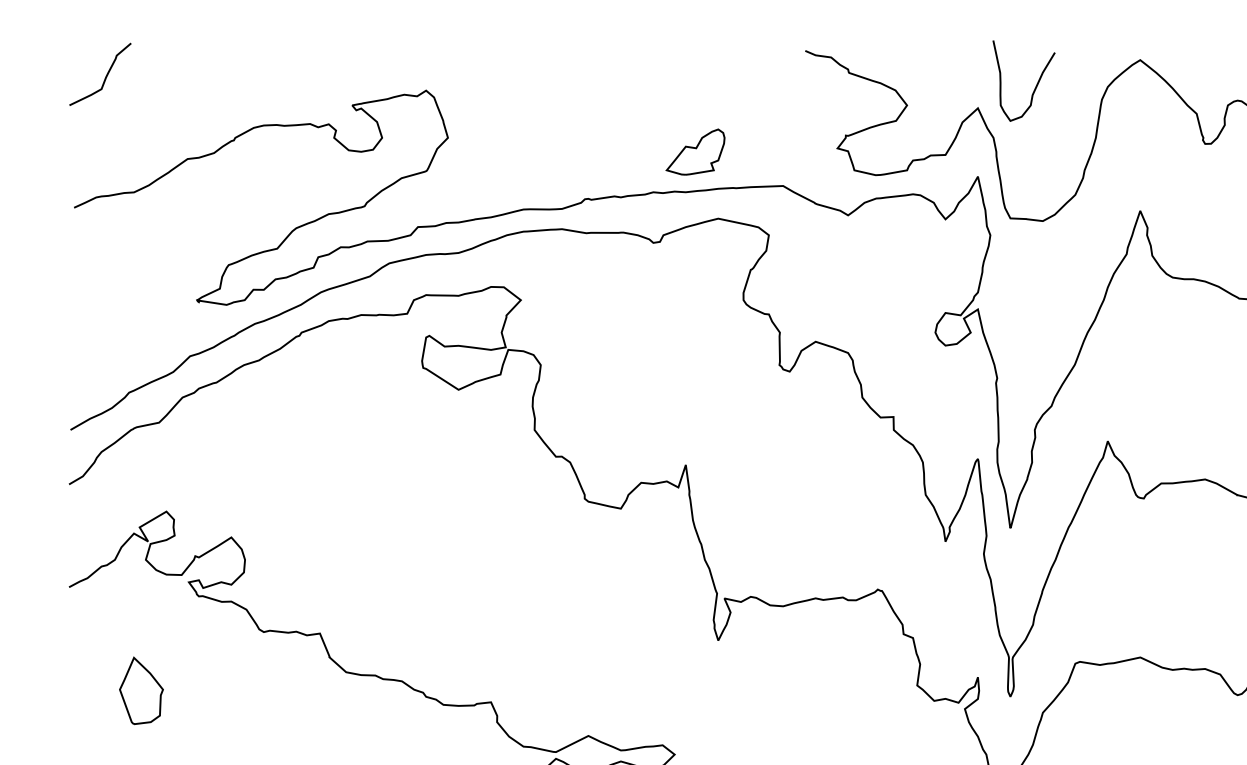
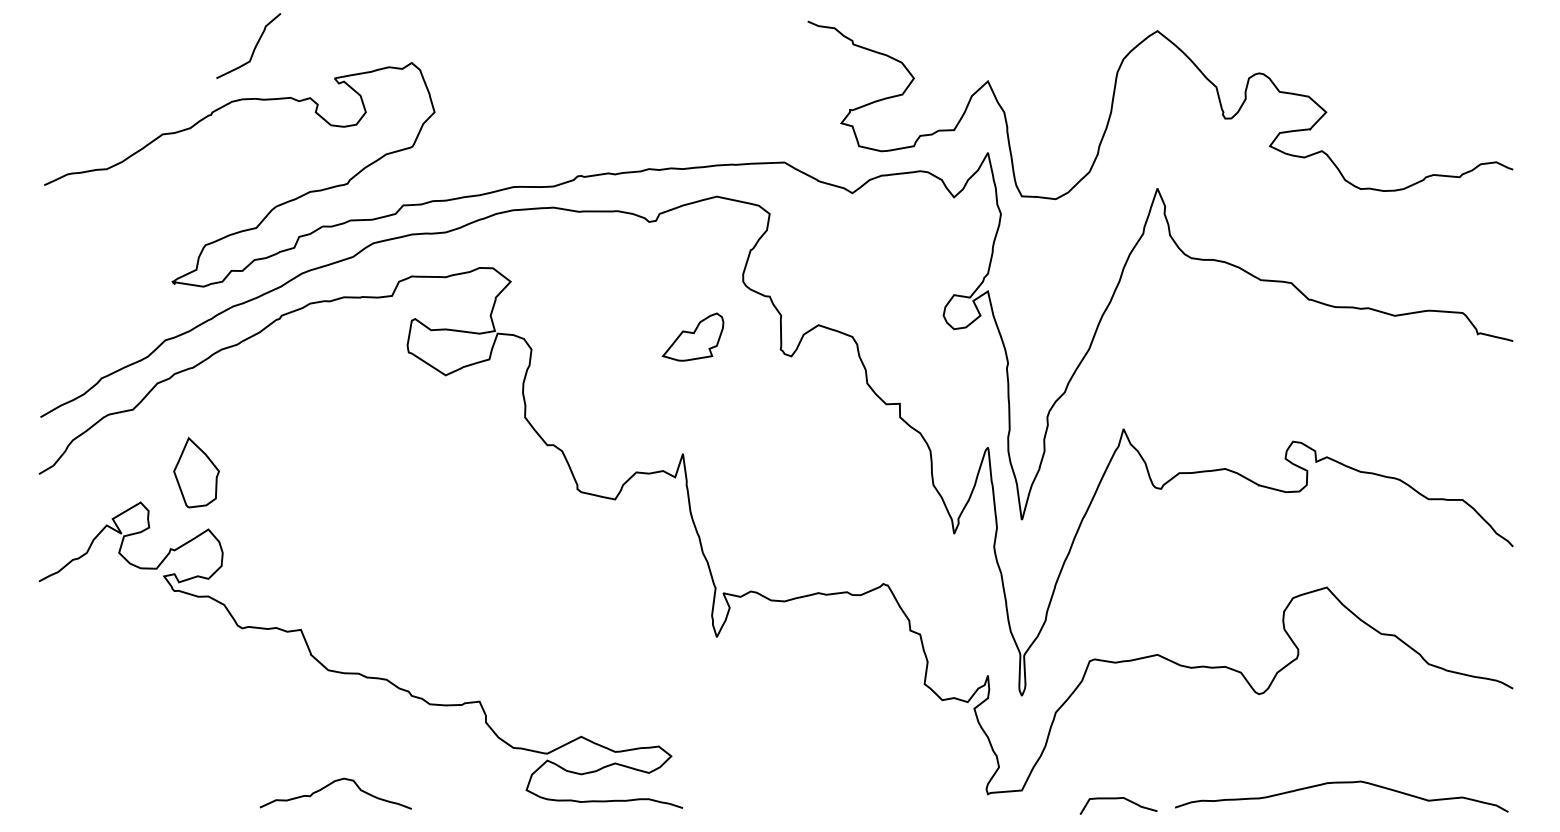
curve: (105, 74) -> (254, 46), moved
curve: (1034, 87) -> (1047, 59), removed
part: (694, 151) -> (692, 336), moved
part: (141, 690) -> (196, 472), moved

